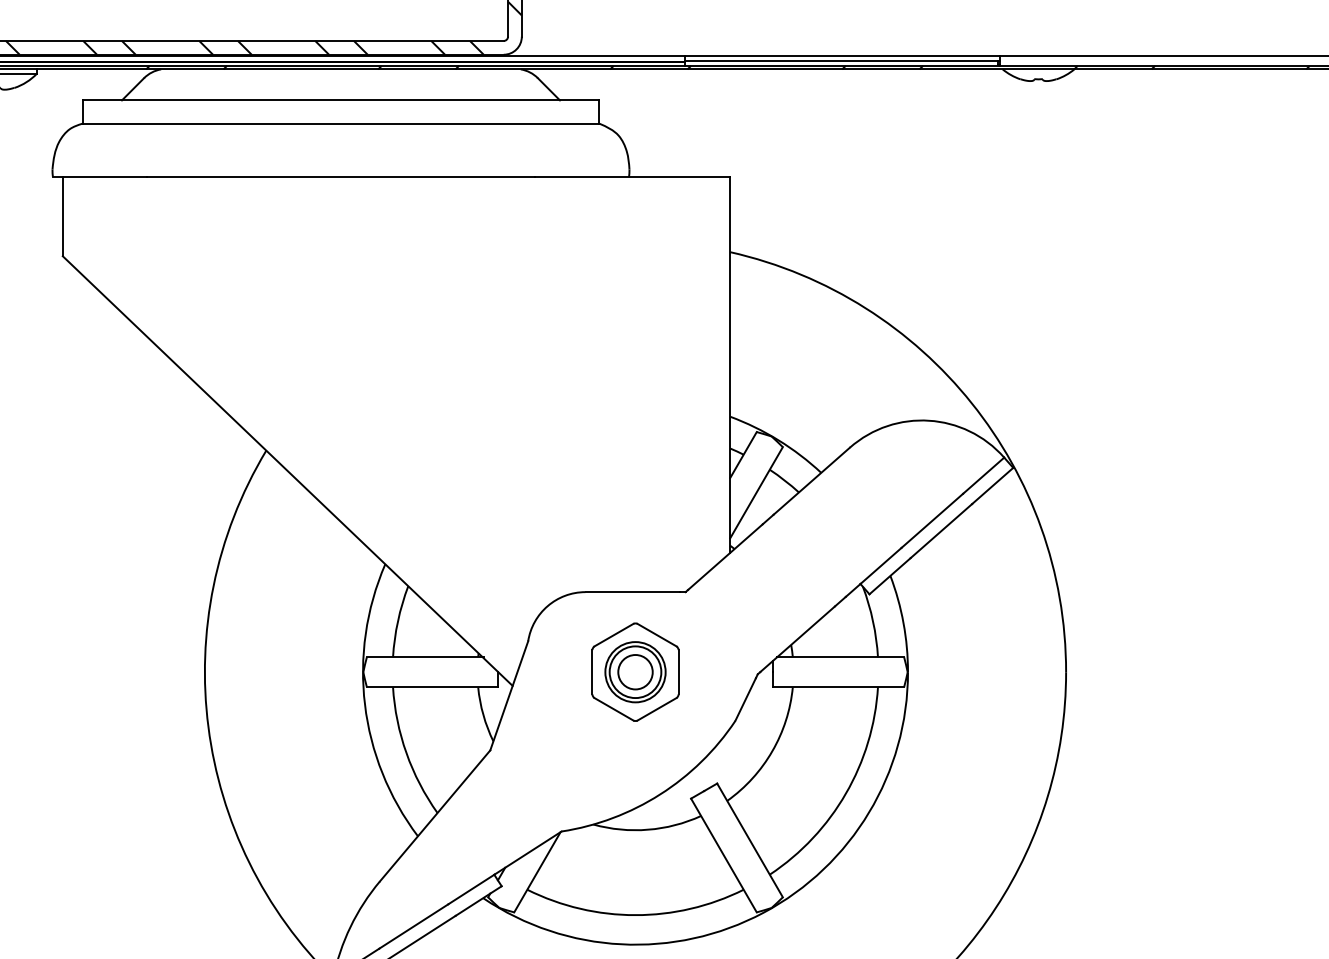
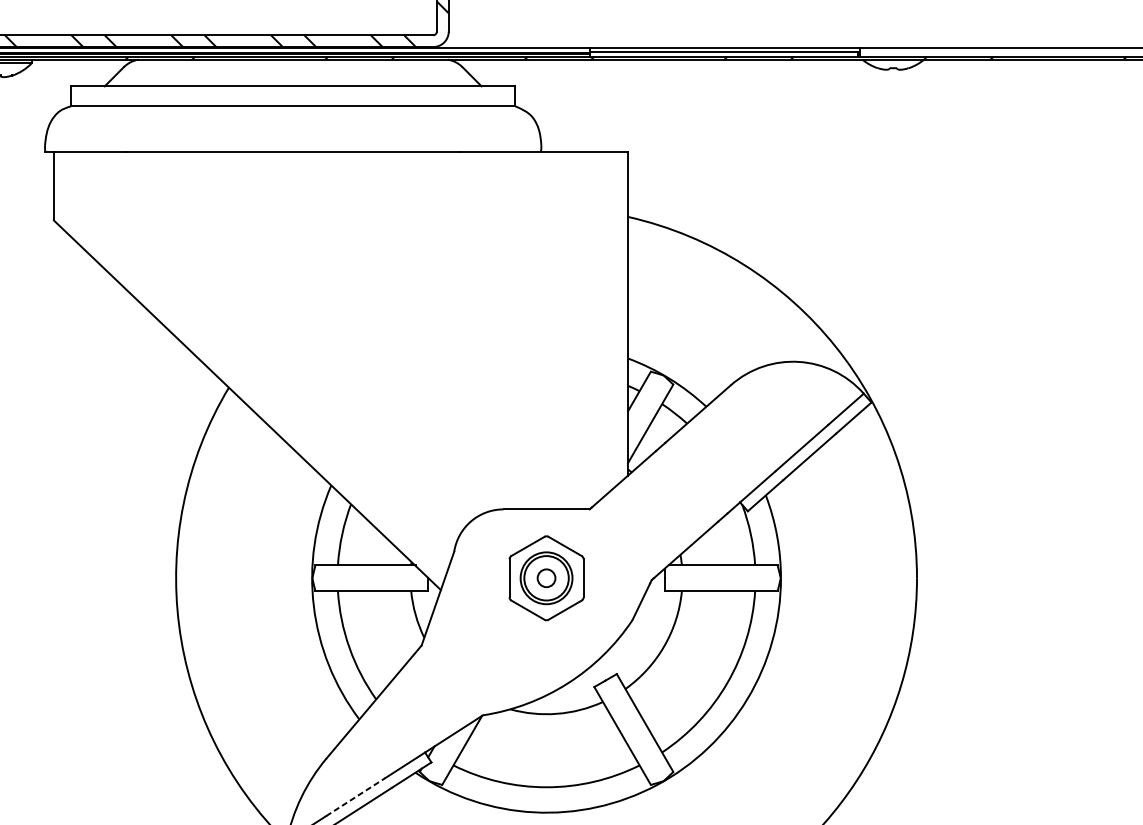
circle: (635, 672) -> (546, 578), size x0.6
line: (414, 926) -> (356, 797), solid -> dashed

